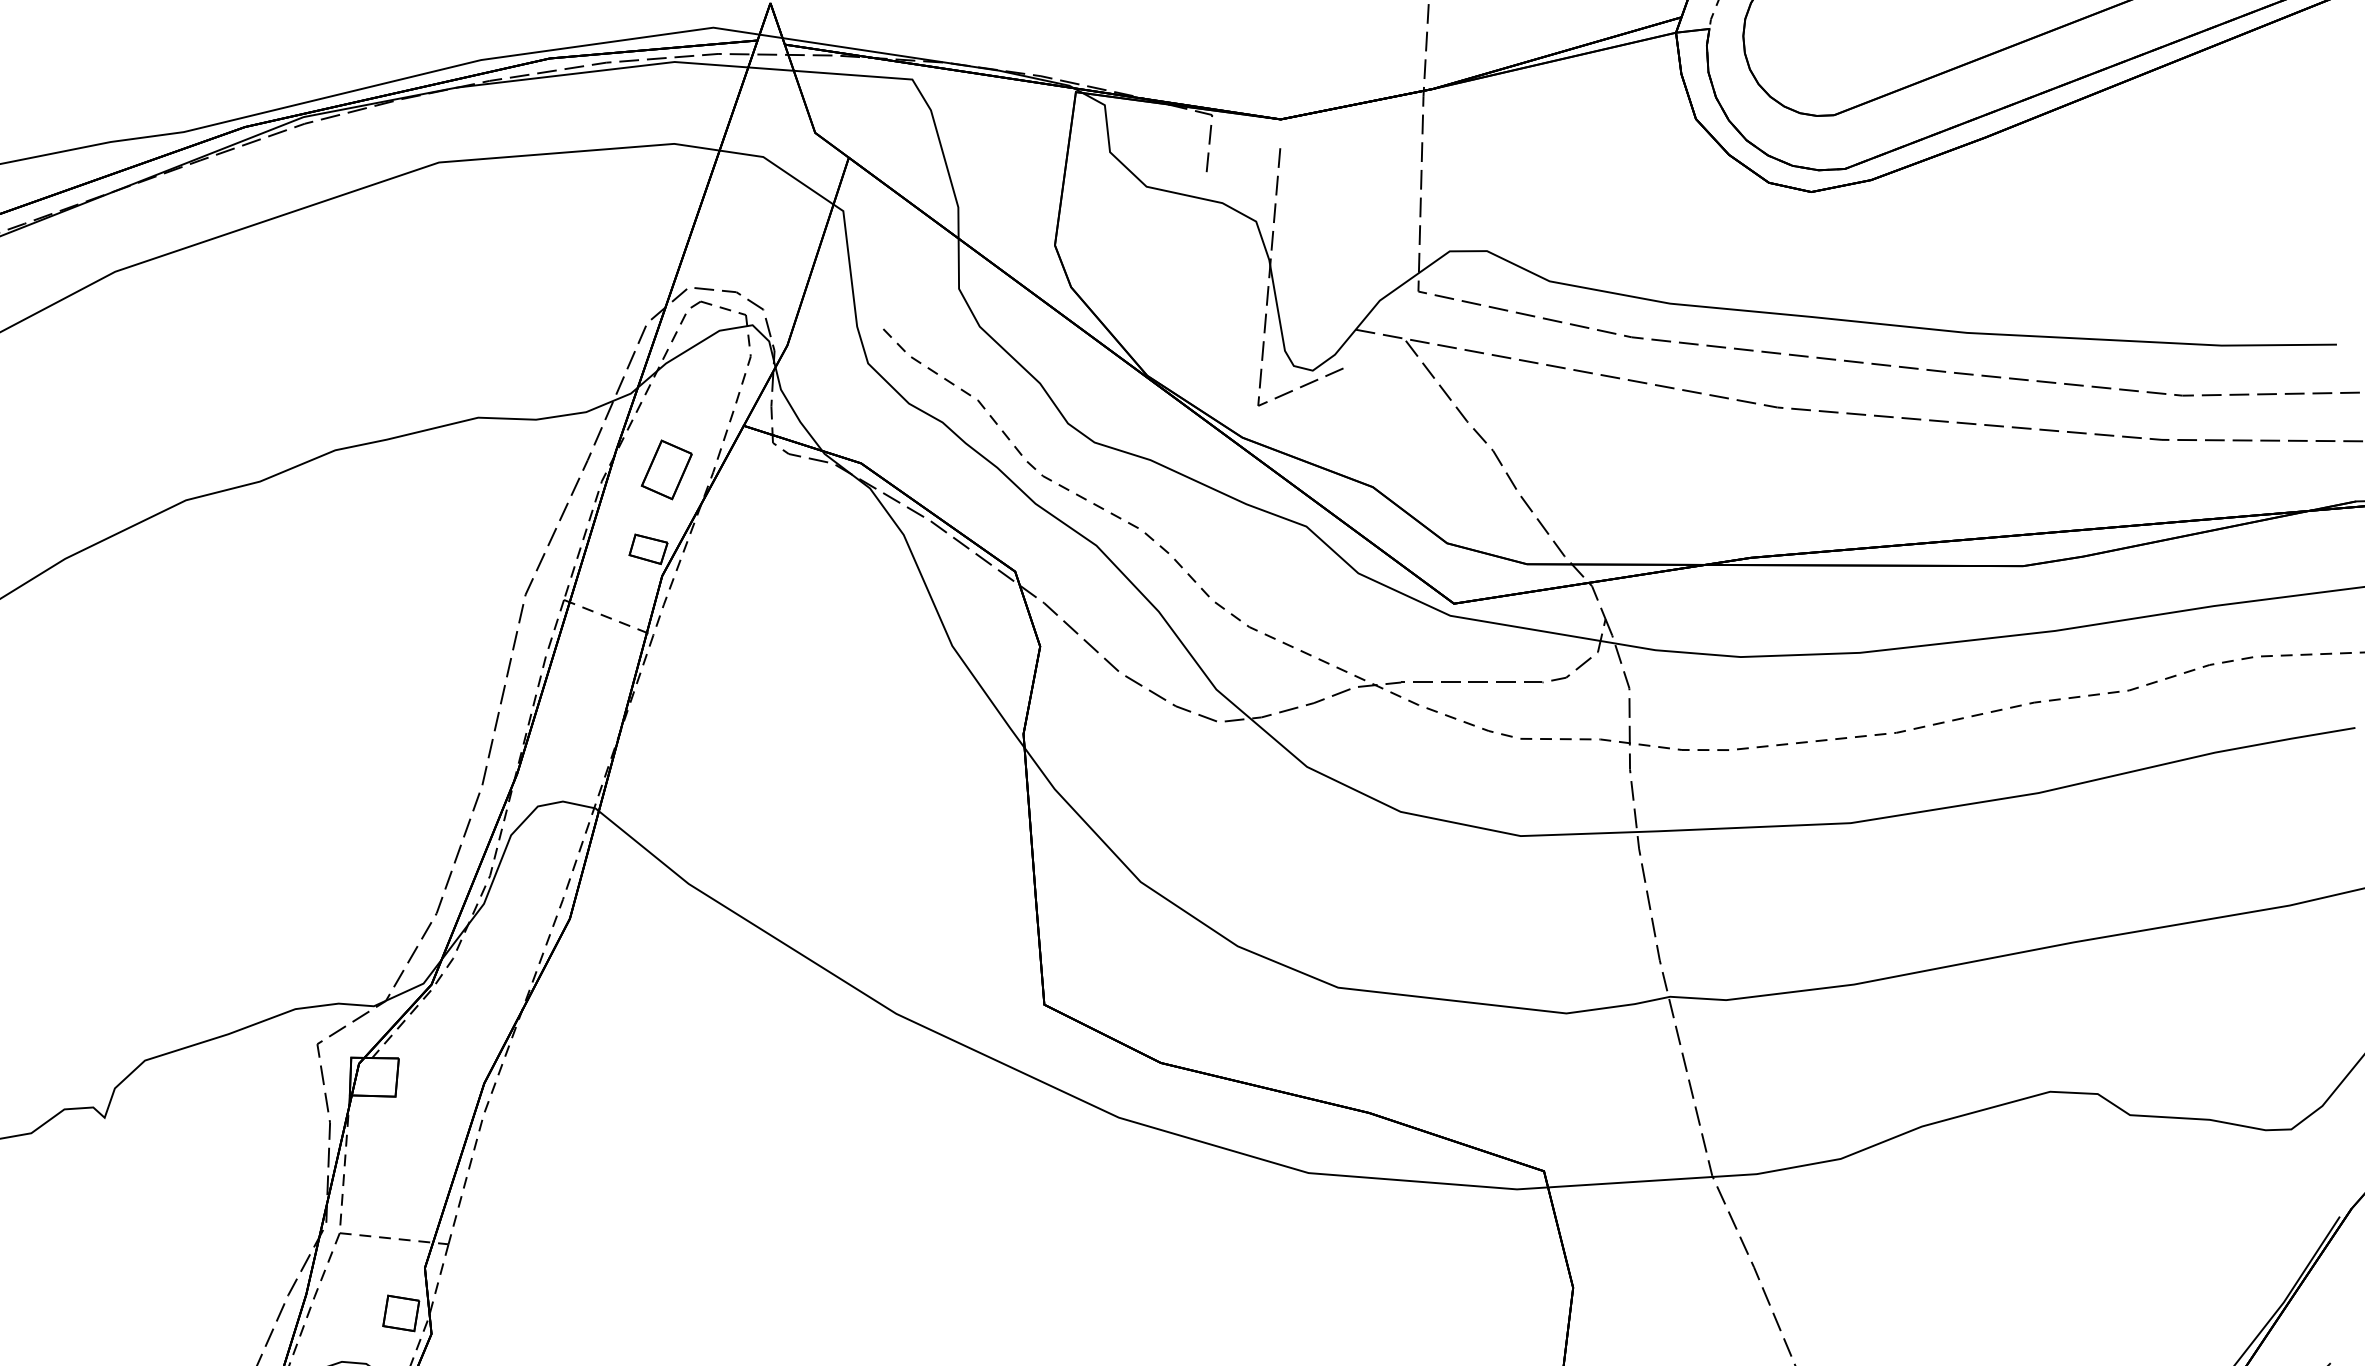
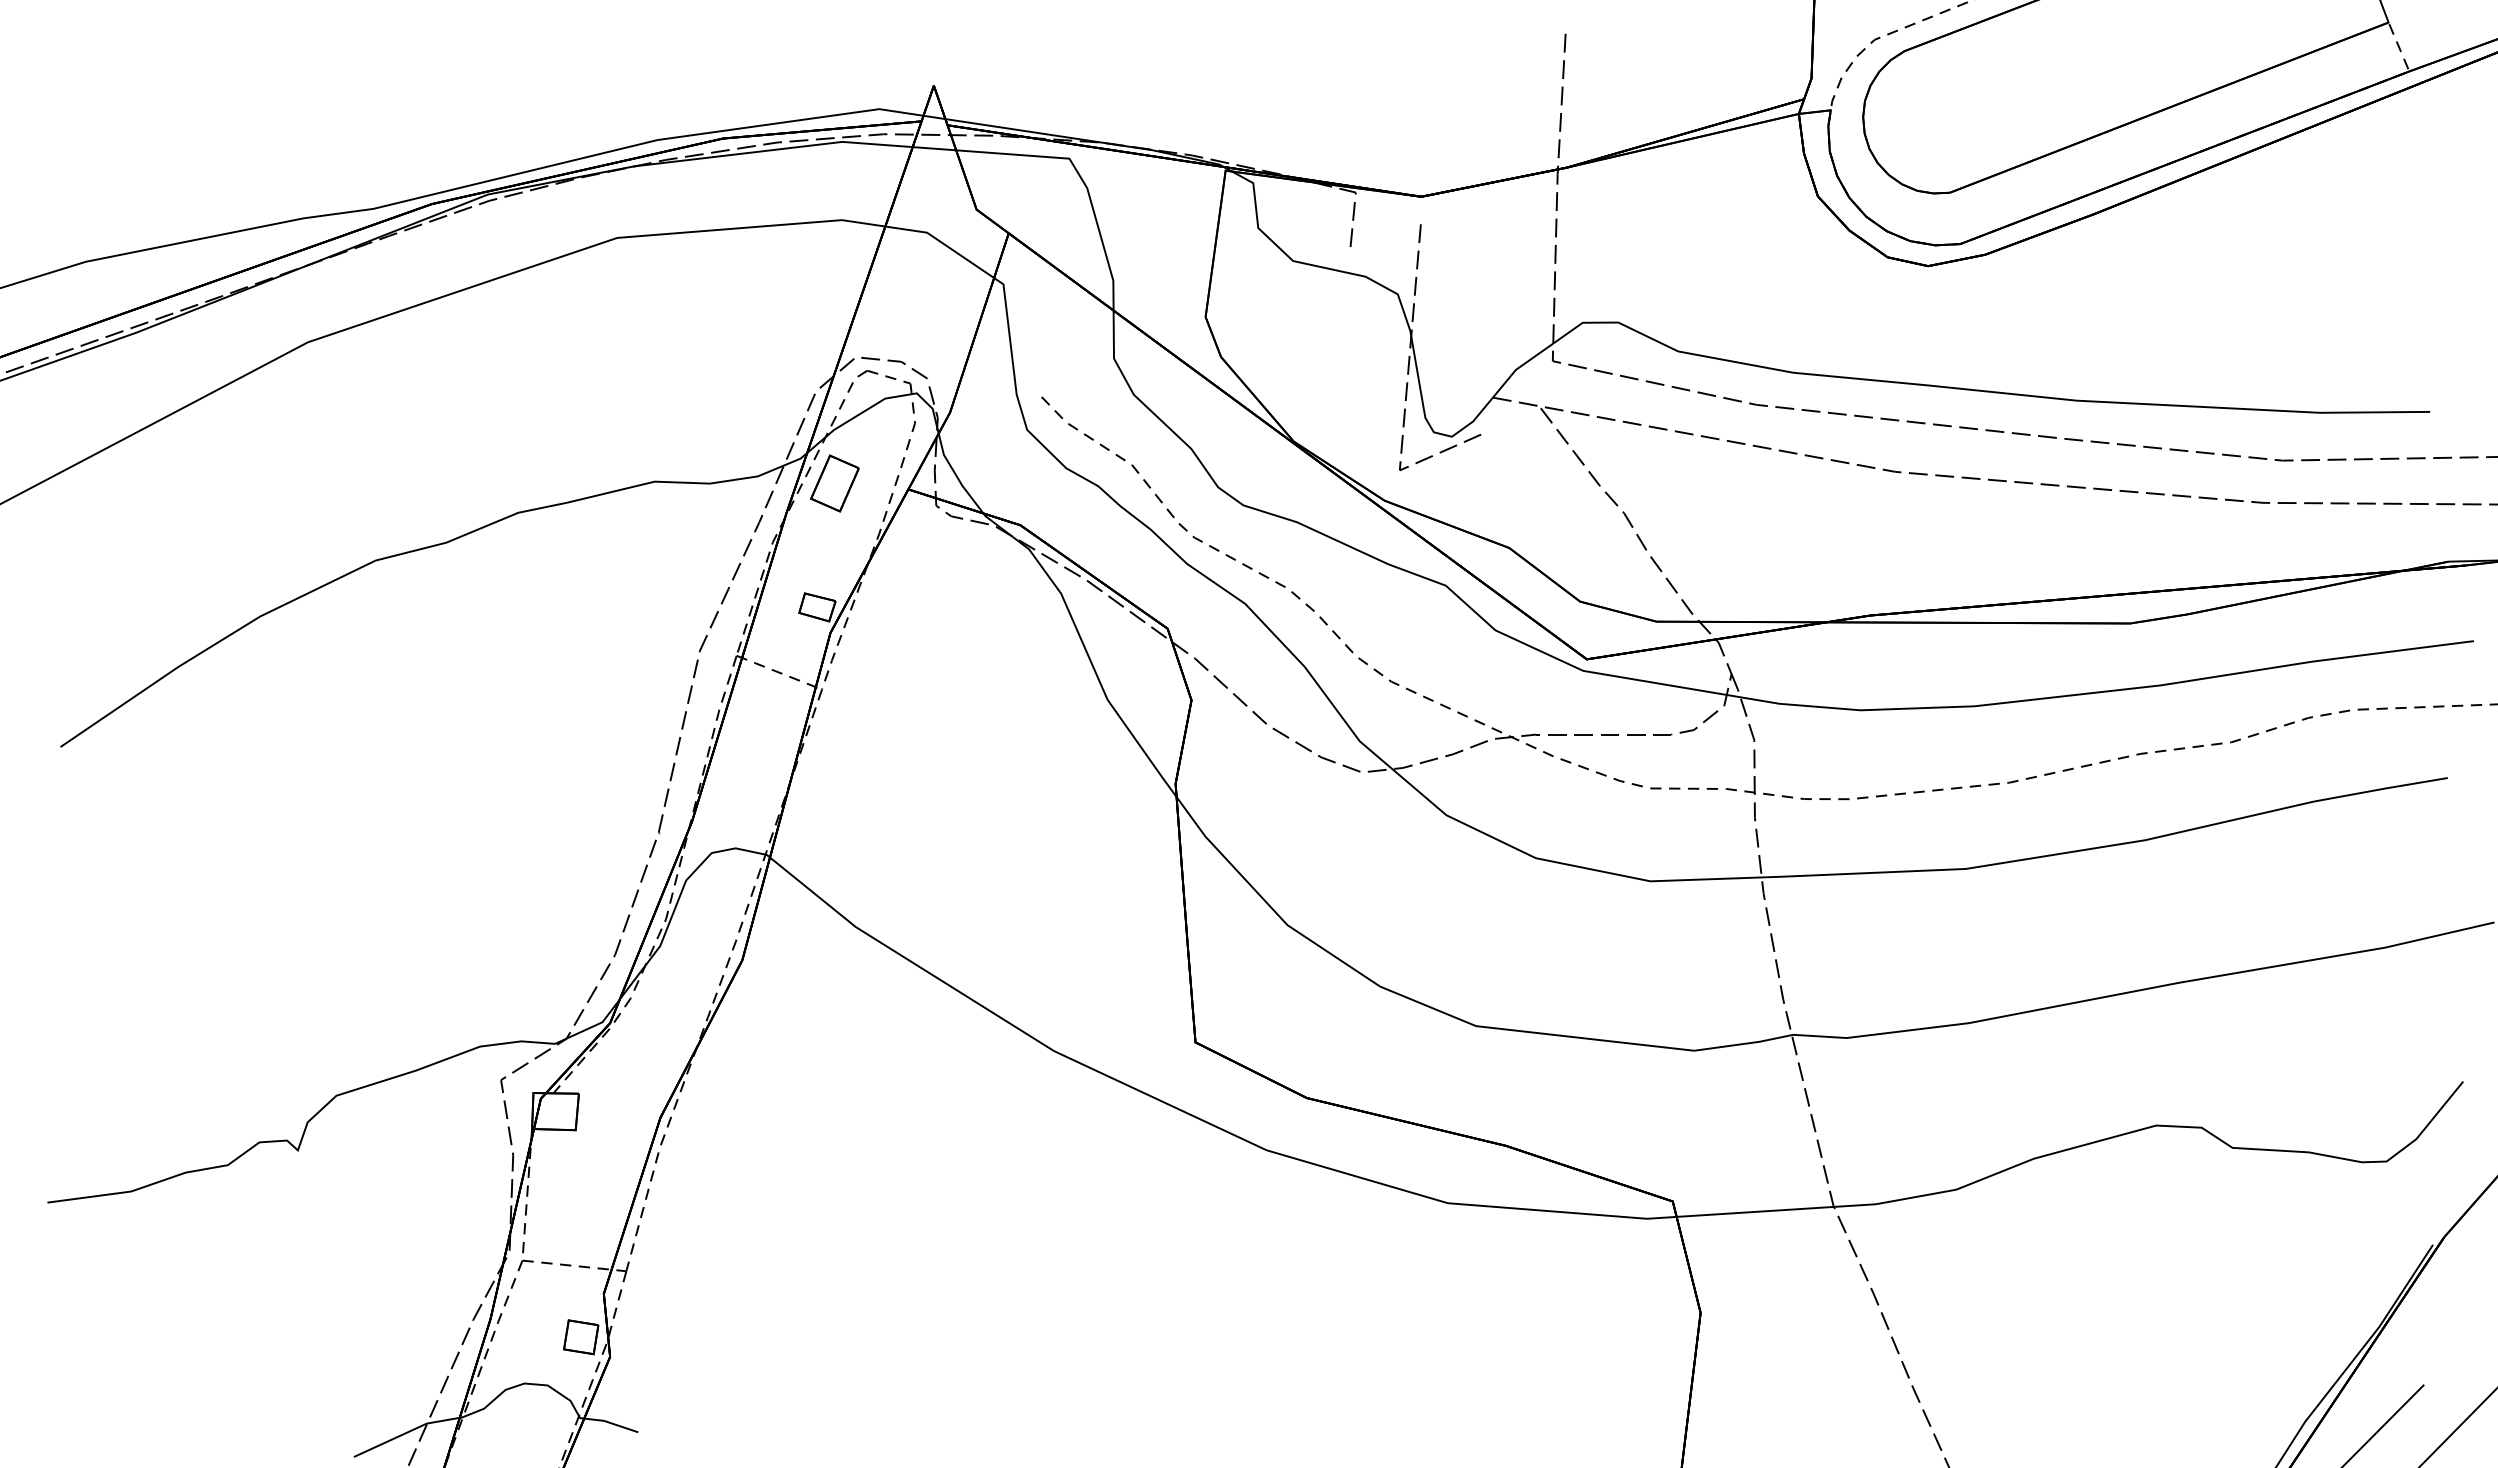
part: (666, 469) -> (834, 483), moved

